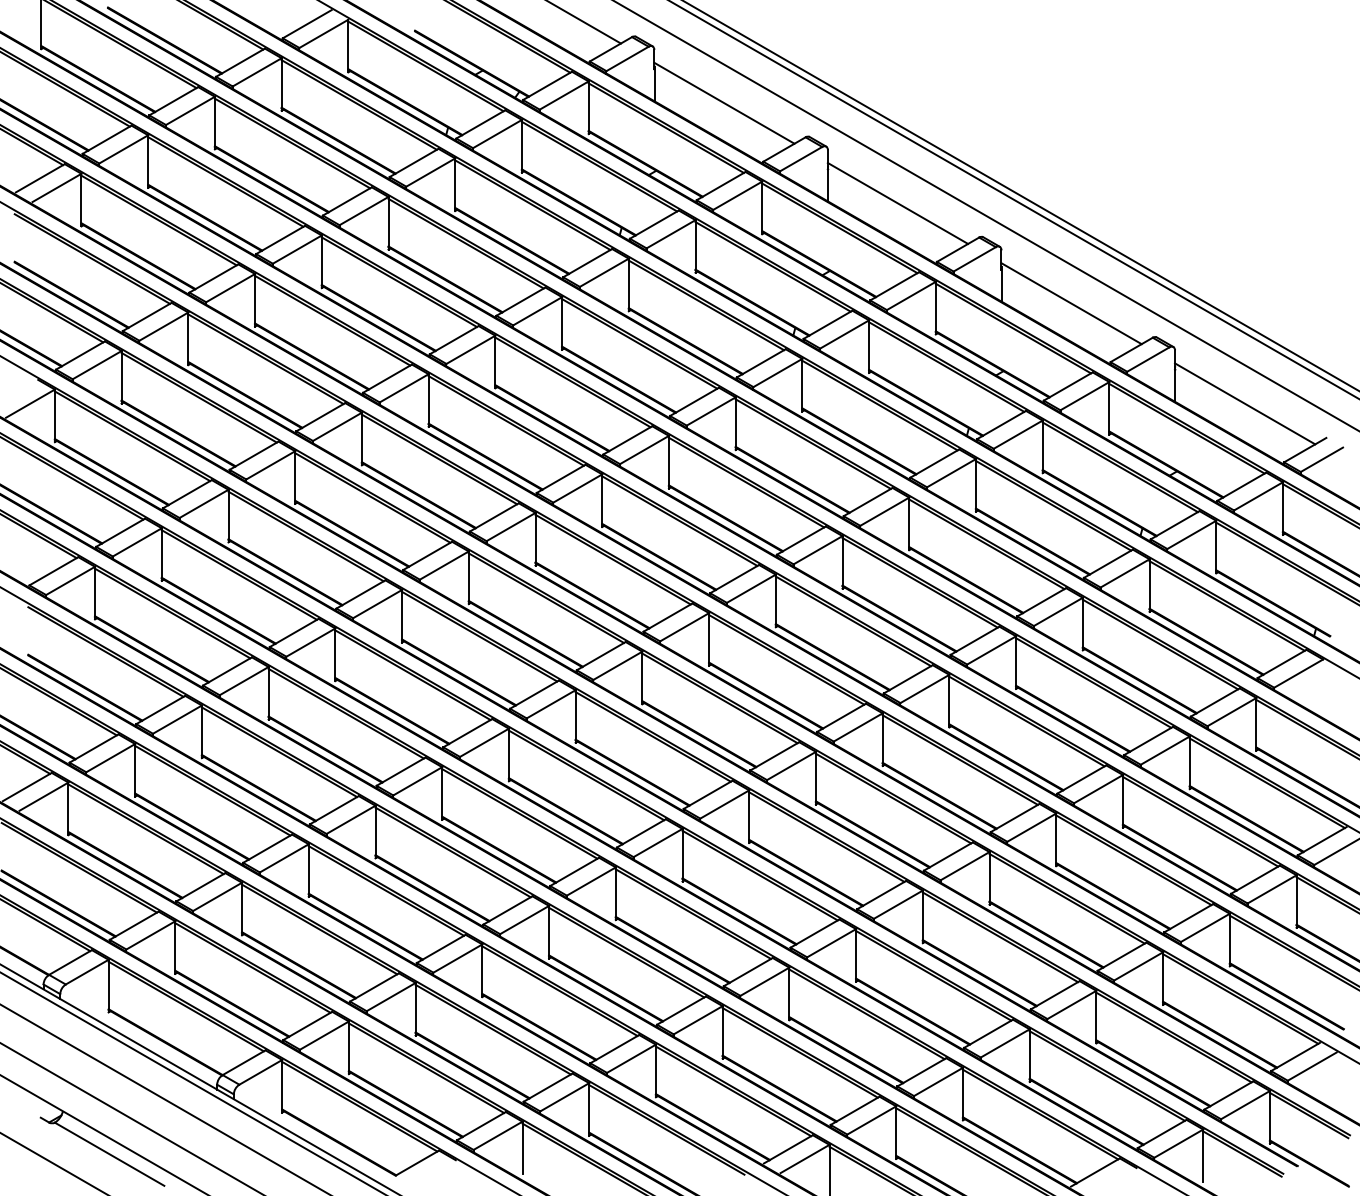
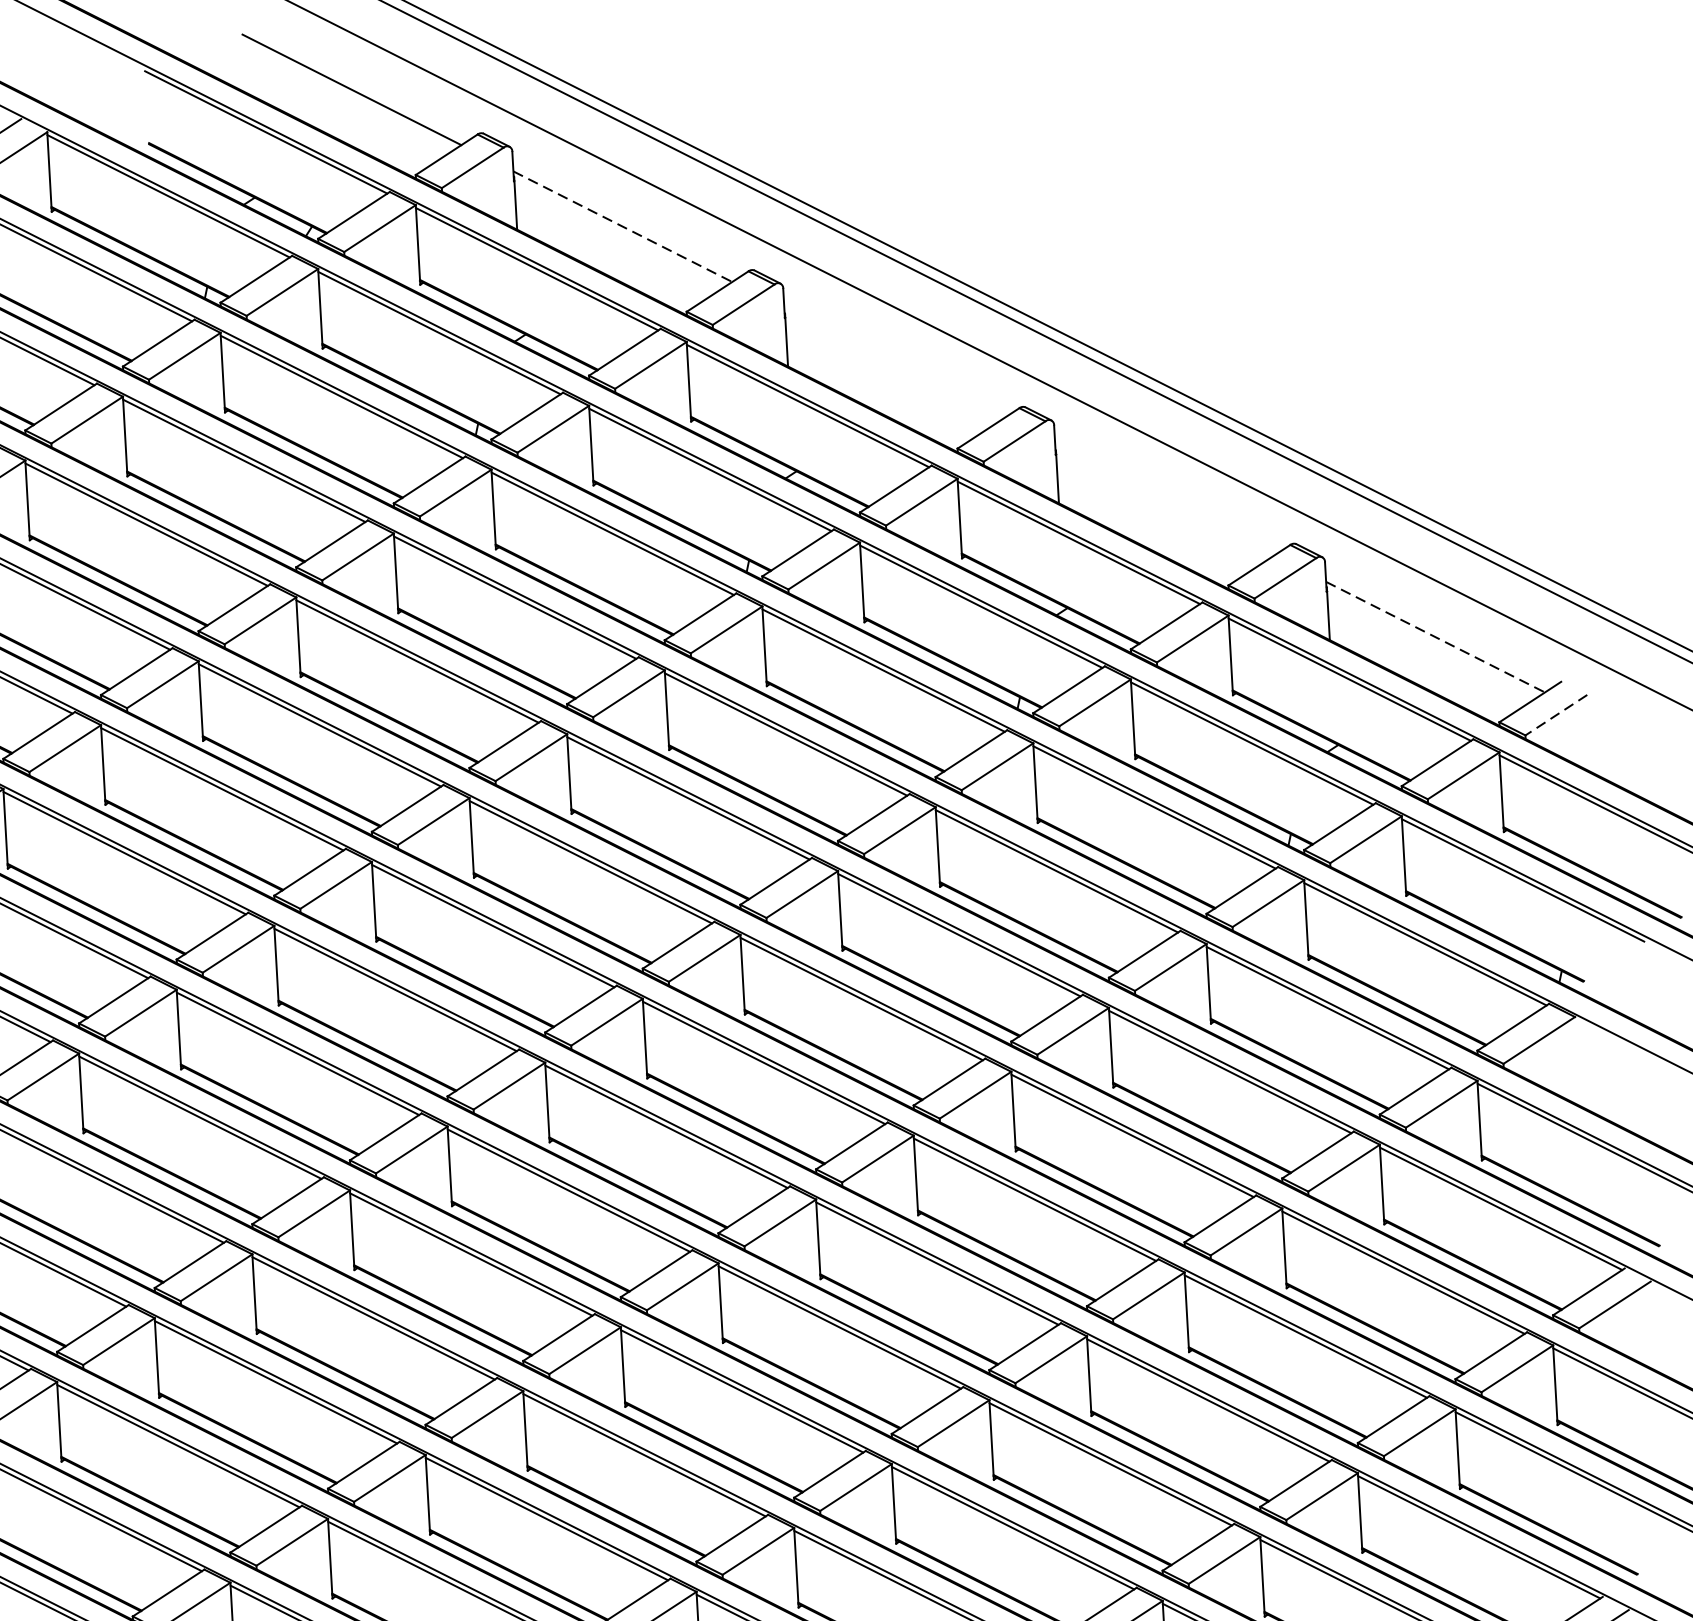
line: (724, 103) -> (623, 227), solid -> dashed
line: (897, 202) -> (892, 362), removed
line: (1071, 303) -> (1164, 500), removed
line: (1245, 403) -> (1436, 636), solid -> dashed
line: (1321, 460) -> (1555, 716), solid -> dashed

